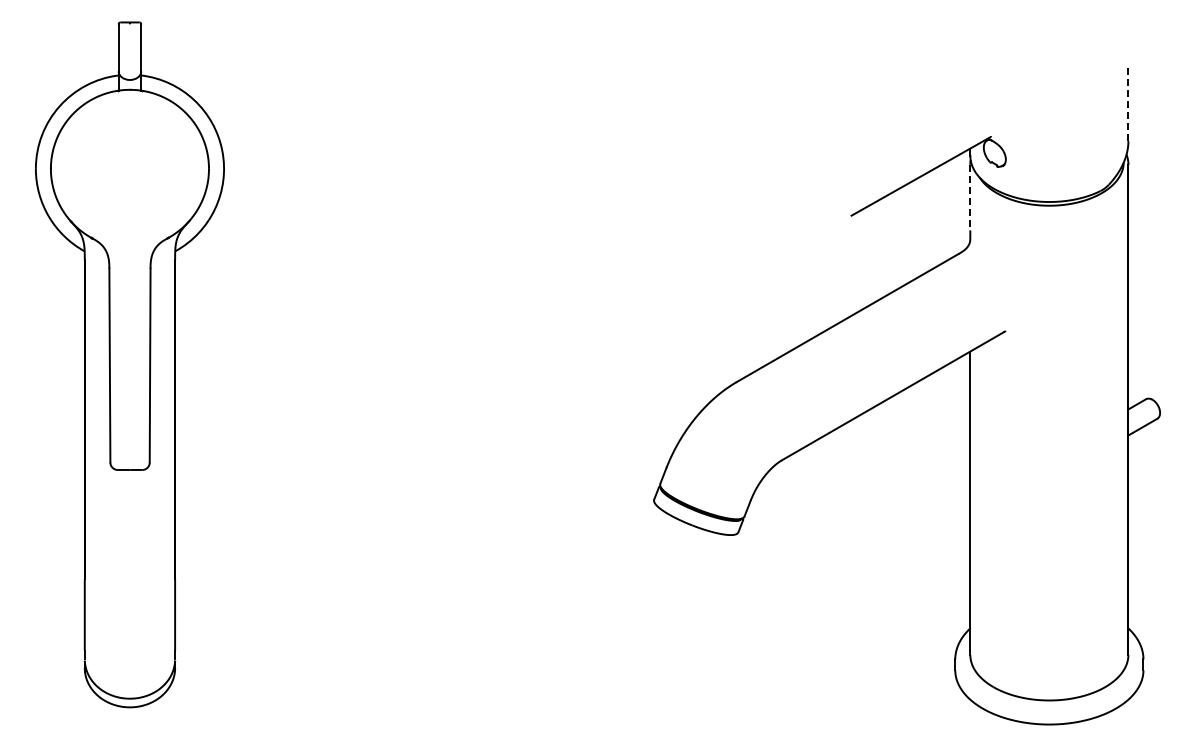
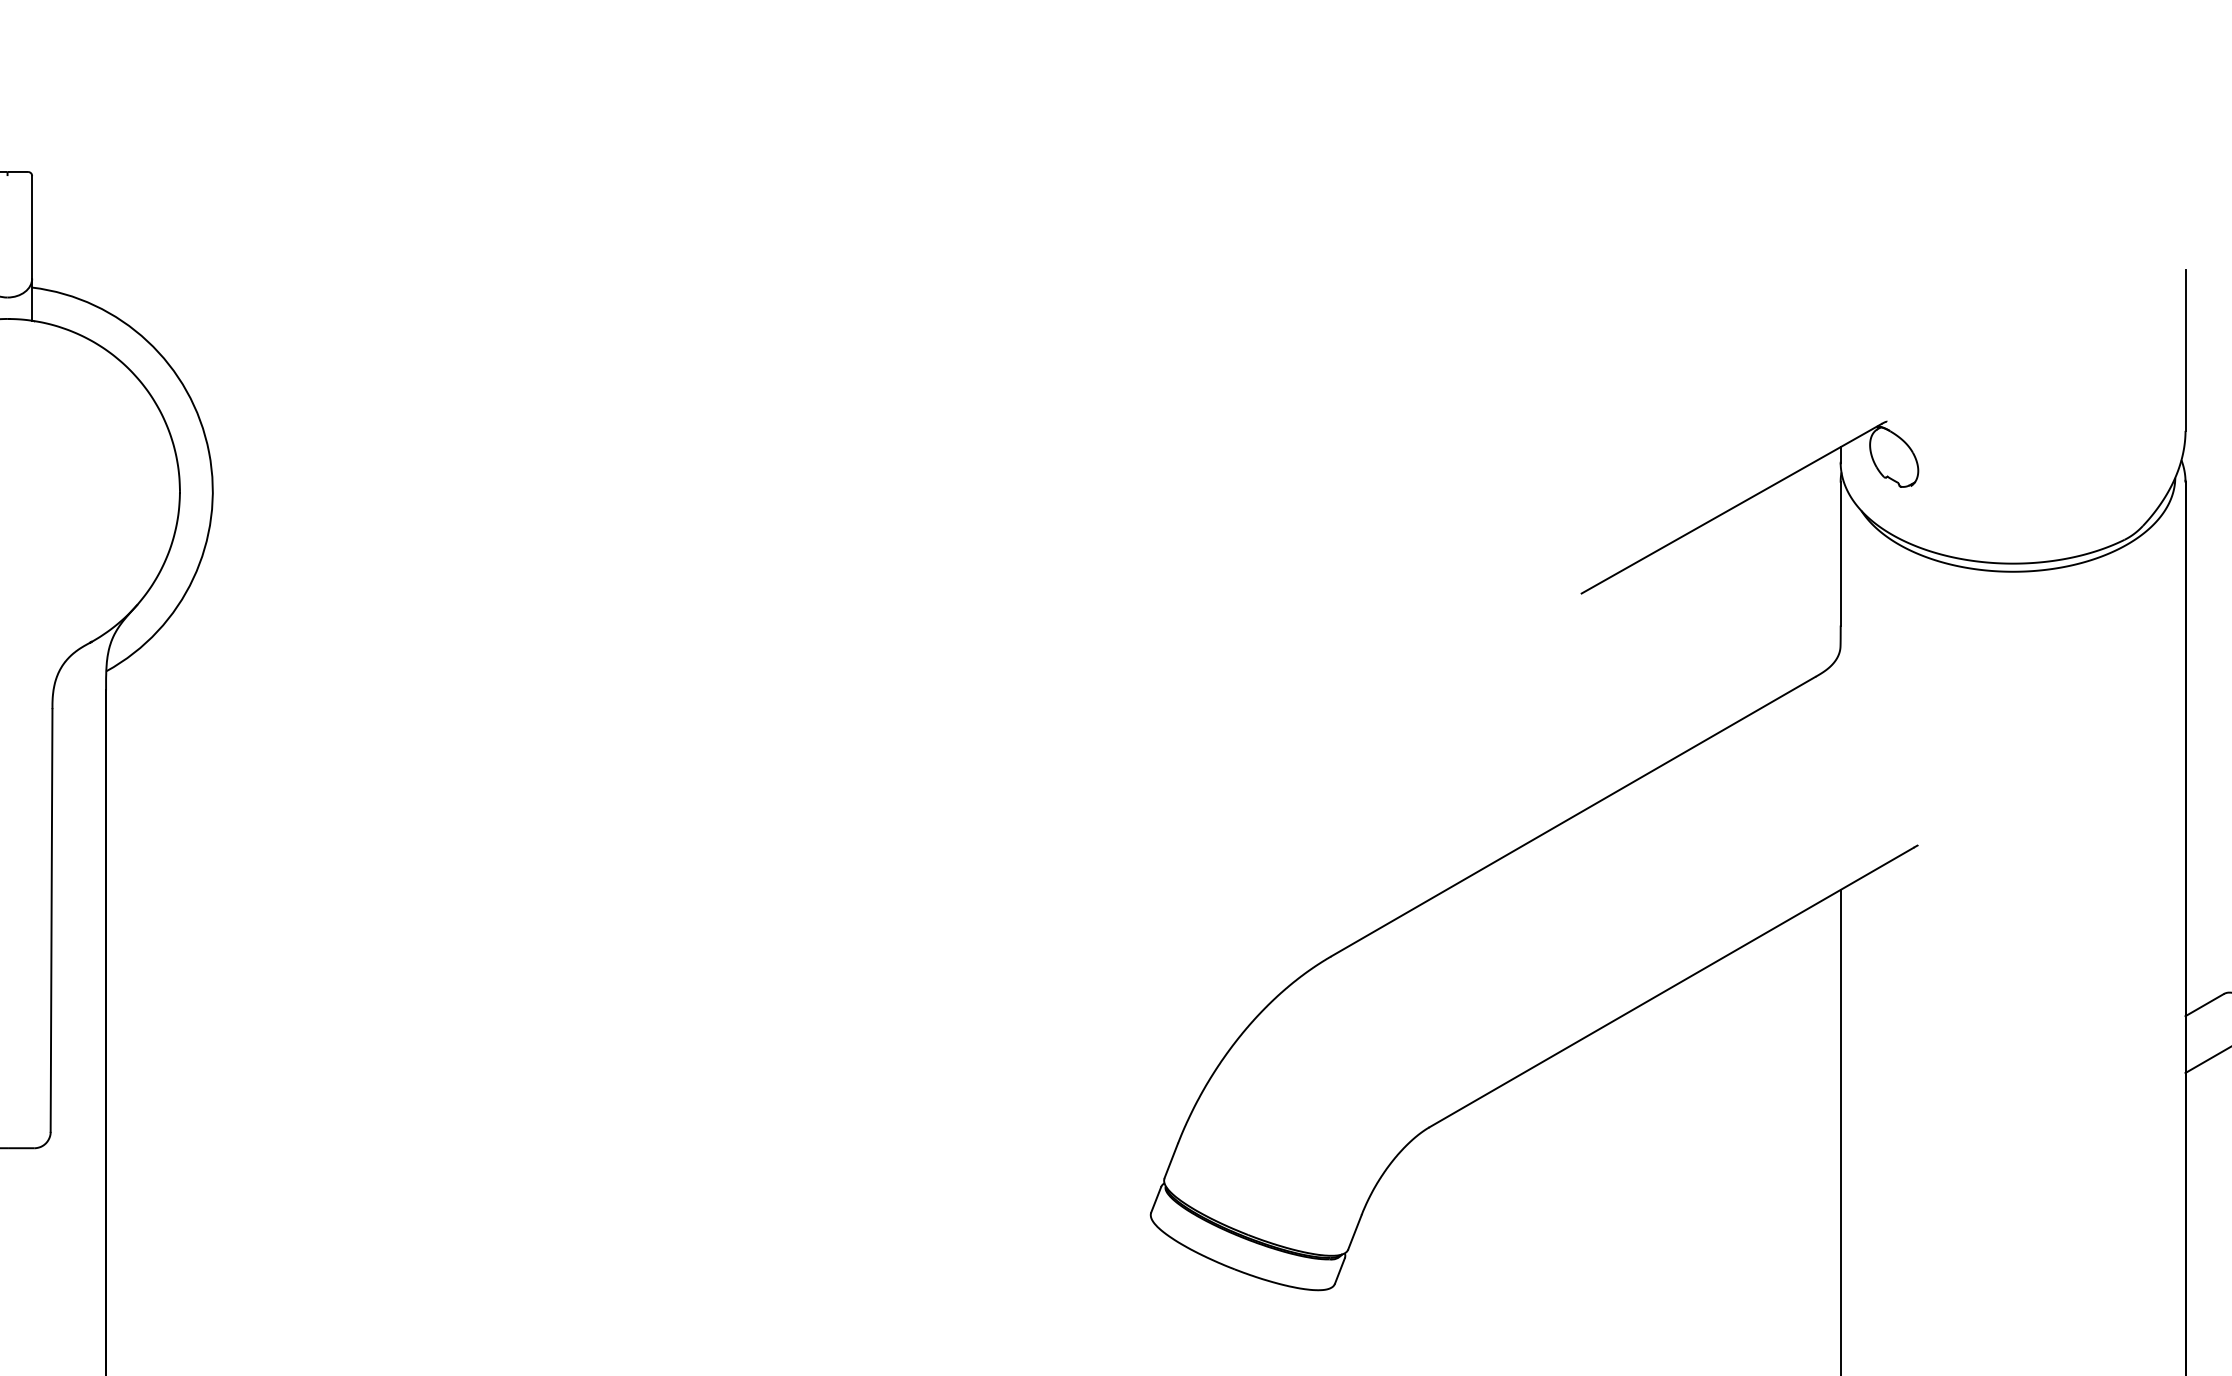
line: (1128, 104) -> (2185, 350), dashed -> solid
line: (970, 197) -> (1841, 553), dashed -> solid

